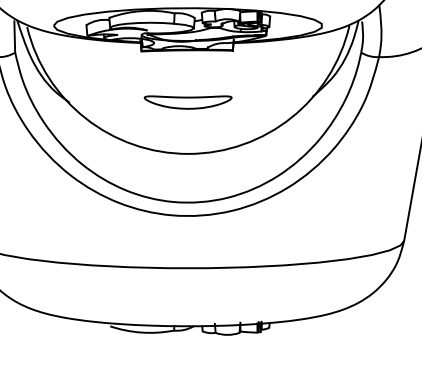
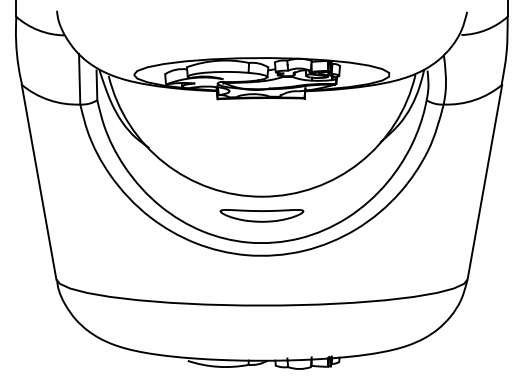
part: (187, 102) -> (261, 215), moved

